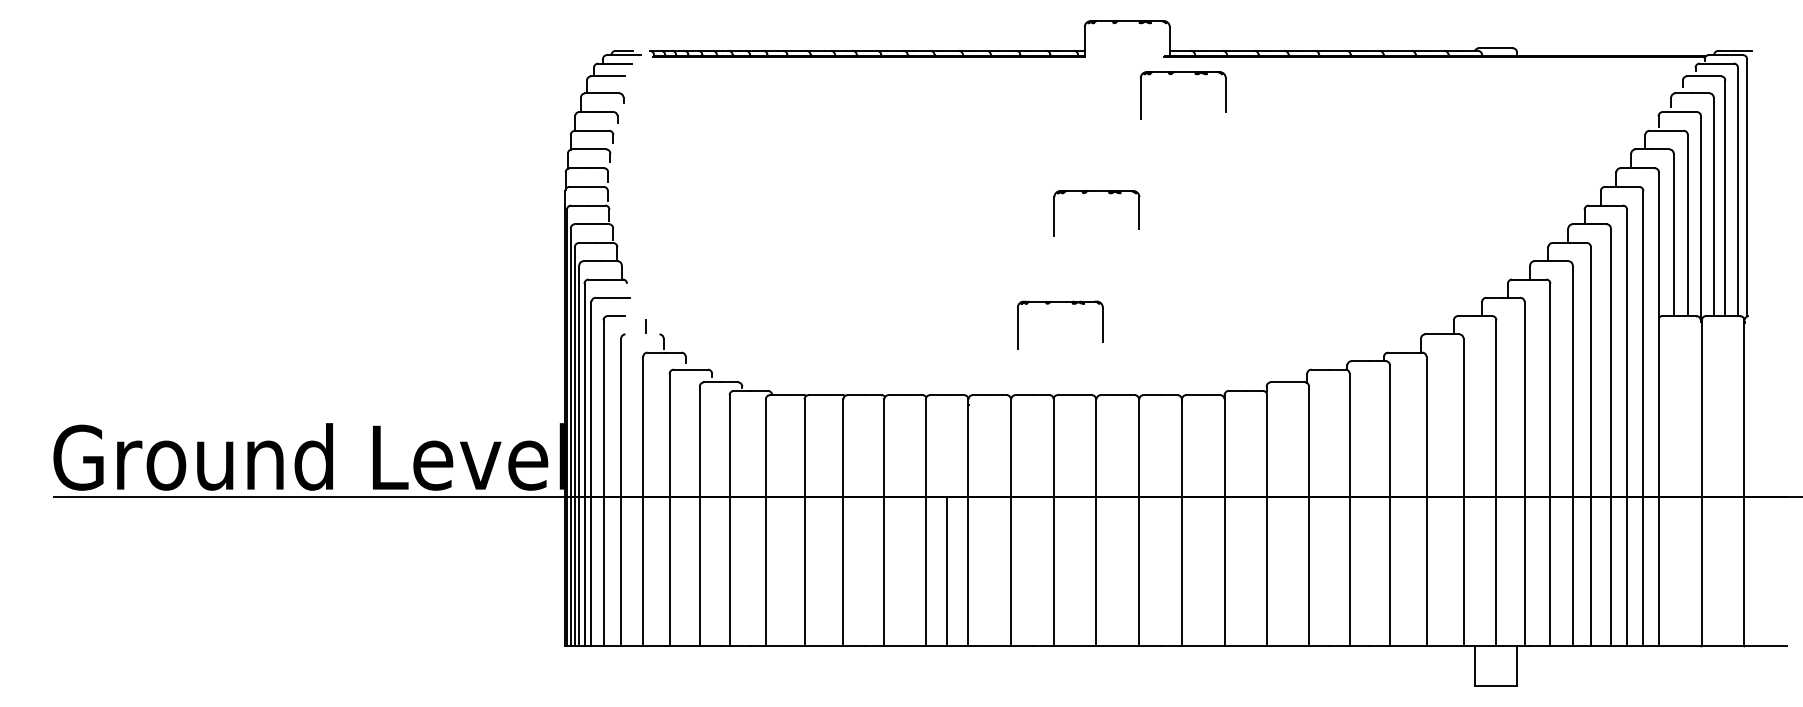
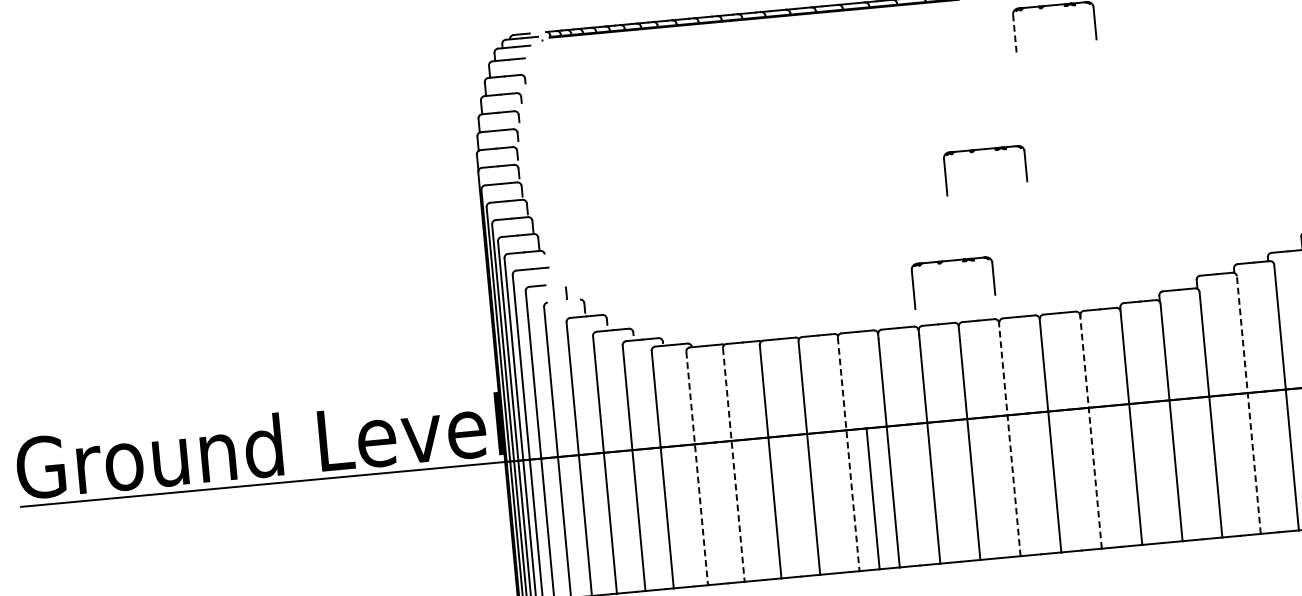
line: (1140, 98) -> (1014, 34), solid -> dashed
part: (1096, 191) -> (983, 149), moved
part: (1060, 302) -> (951, 261), moved
line: (1349, 509) -> (1248, 404), solid -> dashed
line: (1096, 522) -> (1010, 439), solid -> dashed
line: (1181, 522) -> (1090, 431), solid -> dashed
line: (765, 523) -> (696, 469), solid -> dashed
line: (804, 523) -> (733, 465), solid -> dashed
line: (925, 523) -> (848, 455), solid -> dashed

